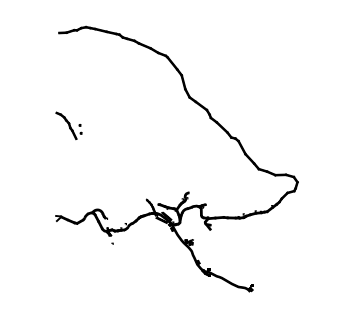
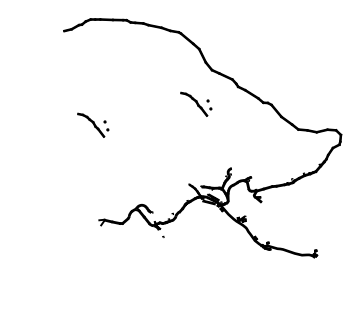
part: (168, 125) -> (196, 103), added

